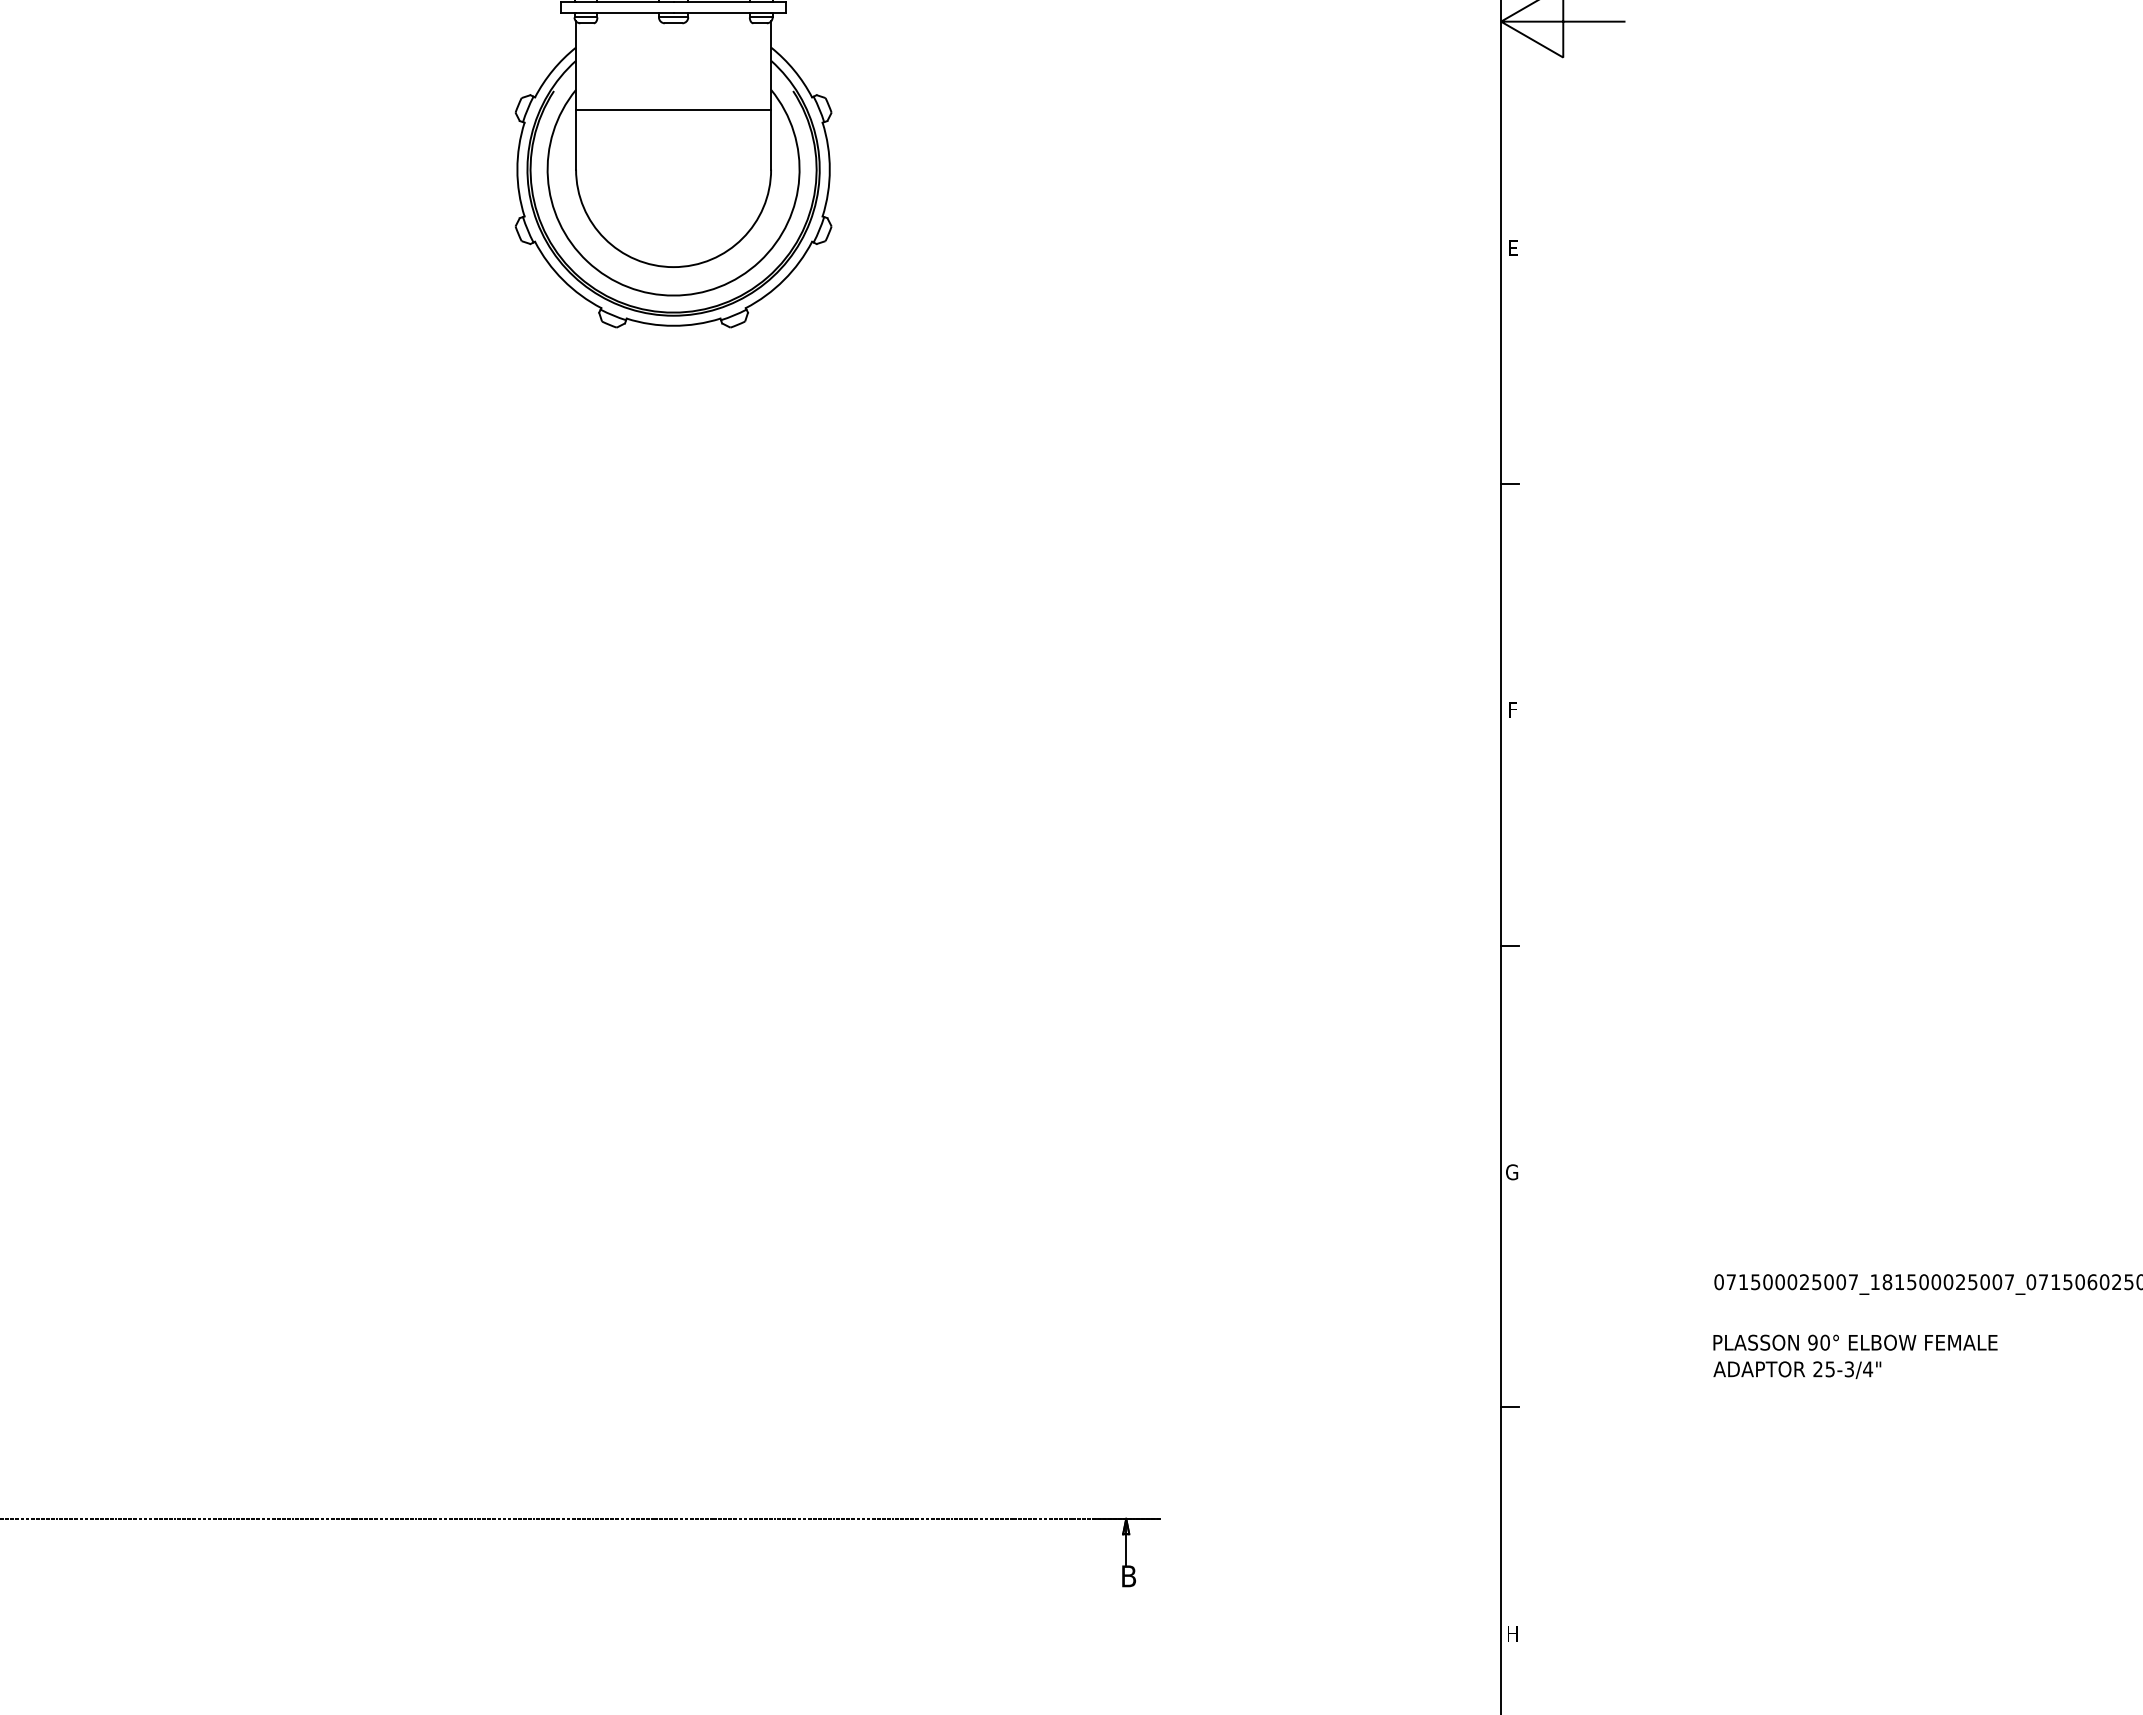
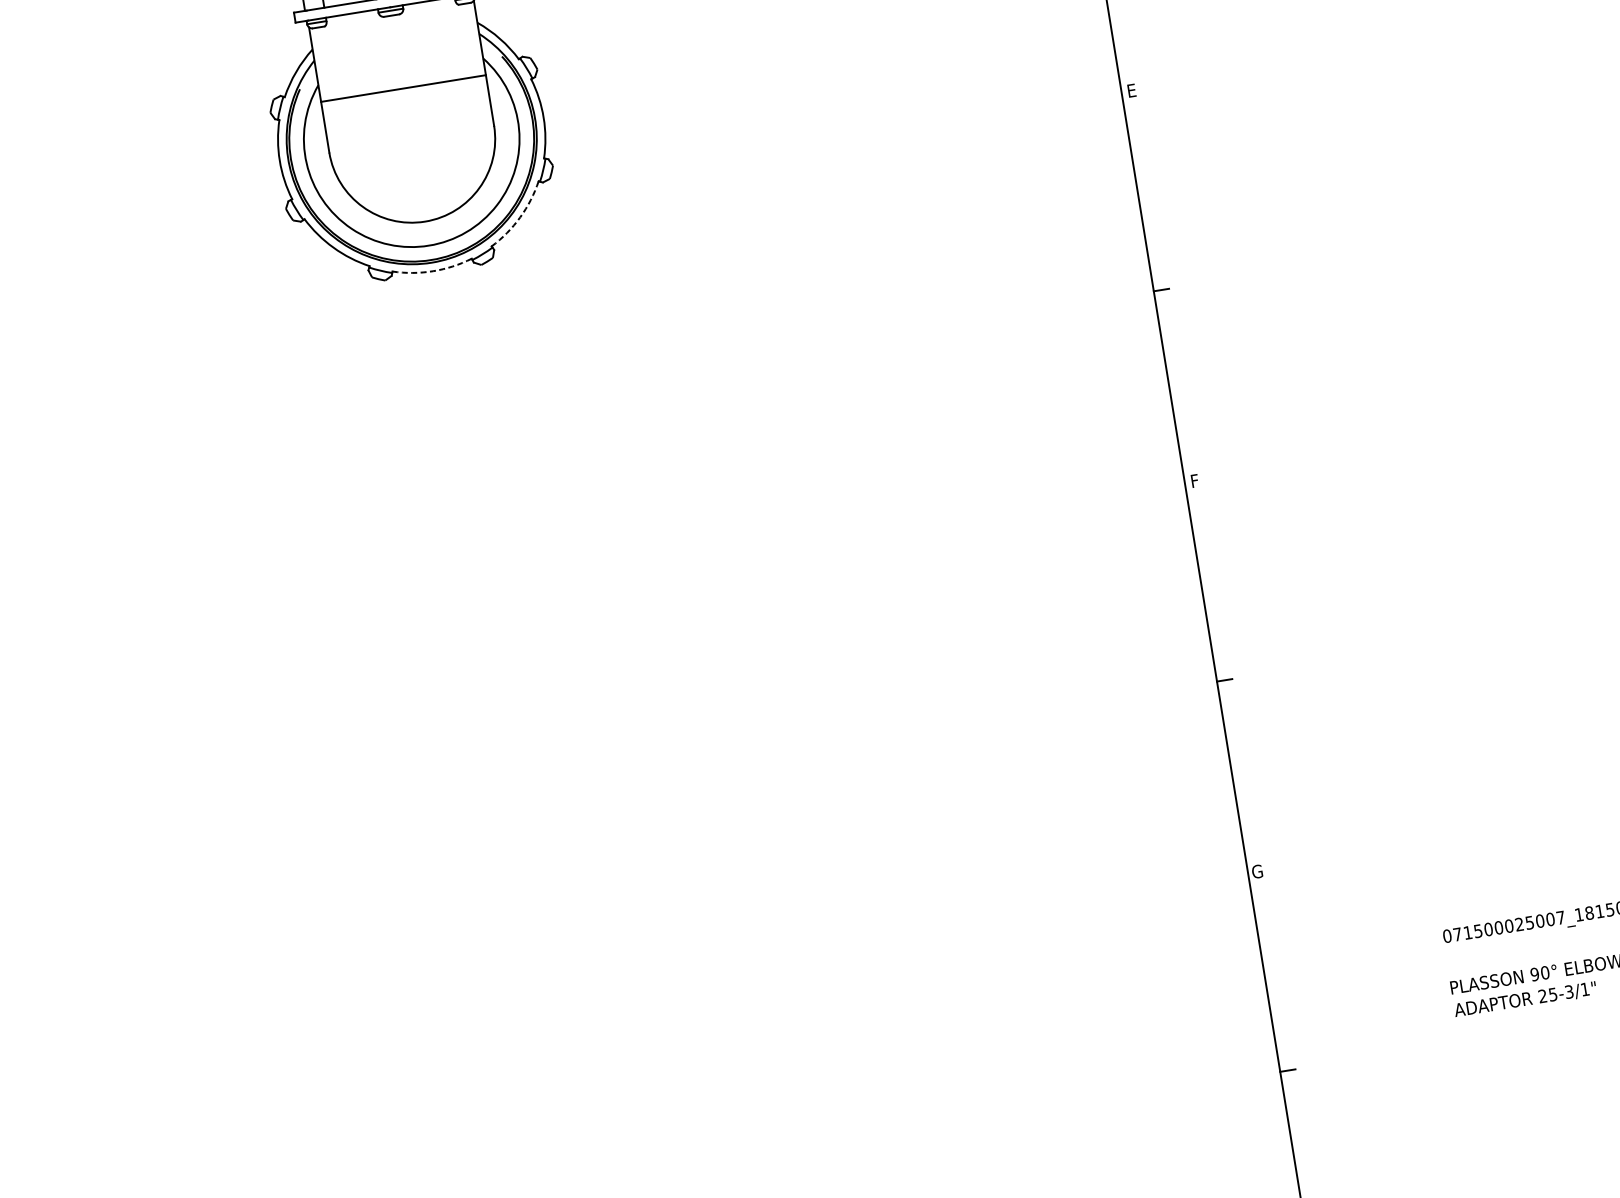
arc: (784, 280) -> (520, 217), solid -> dashed
arc: (673, 325) -> (432, 270), solid -> dashed
text: (1868, 1369) -> (1585, 989), 25-3/4" -> 25-3/1"

